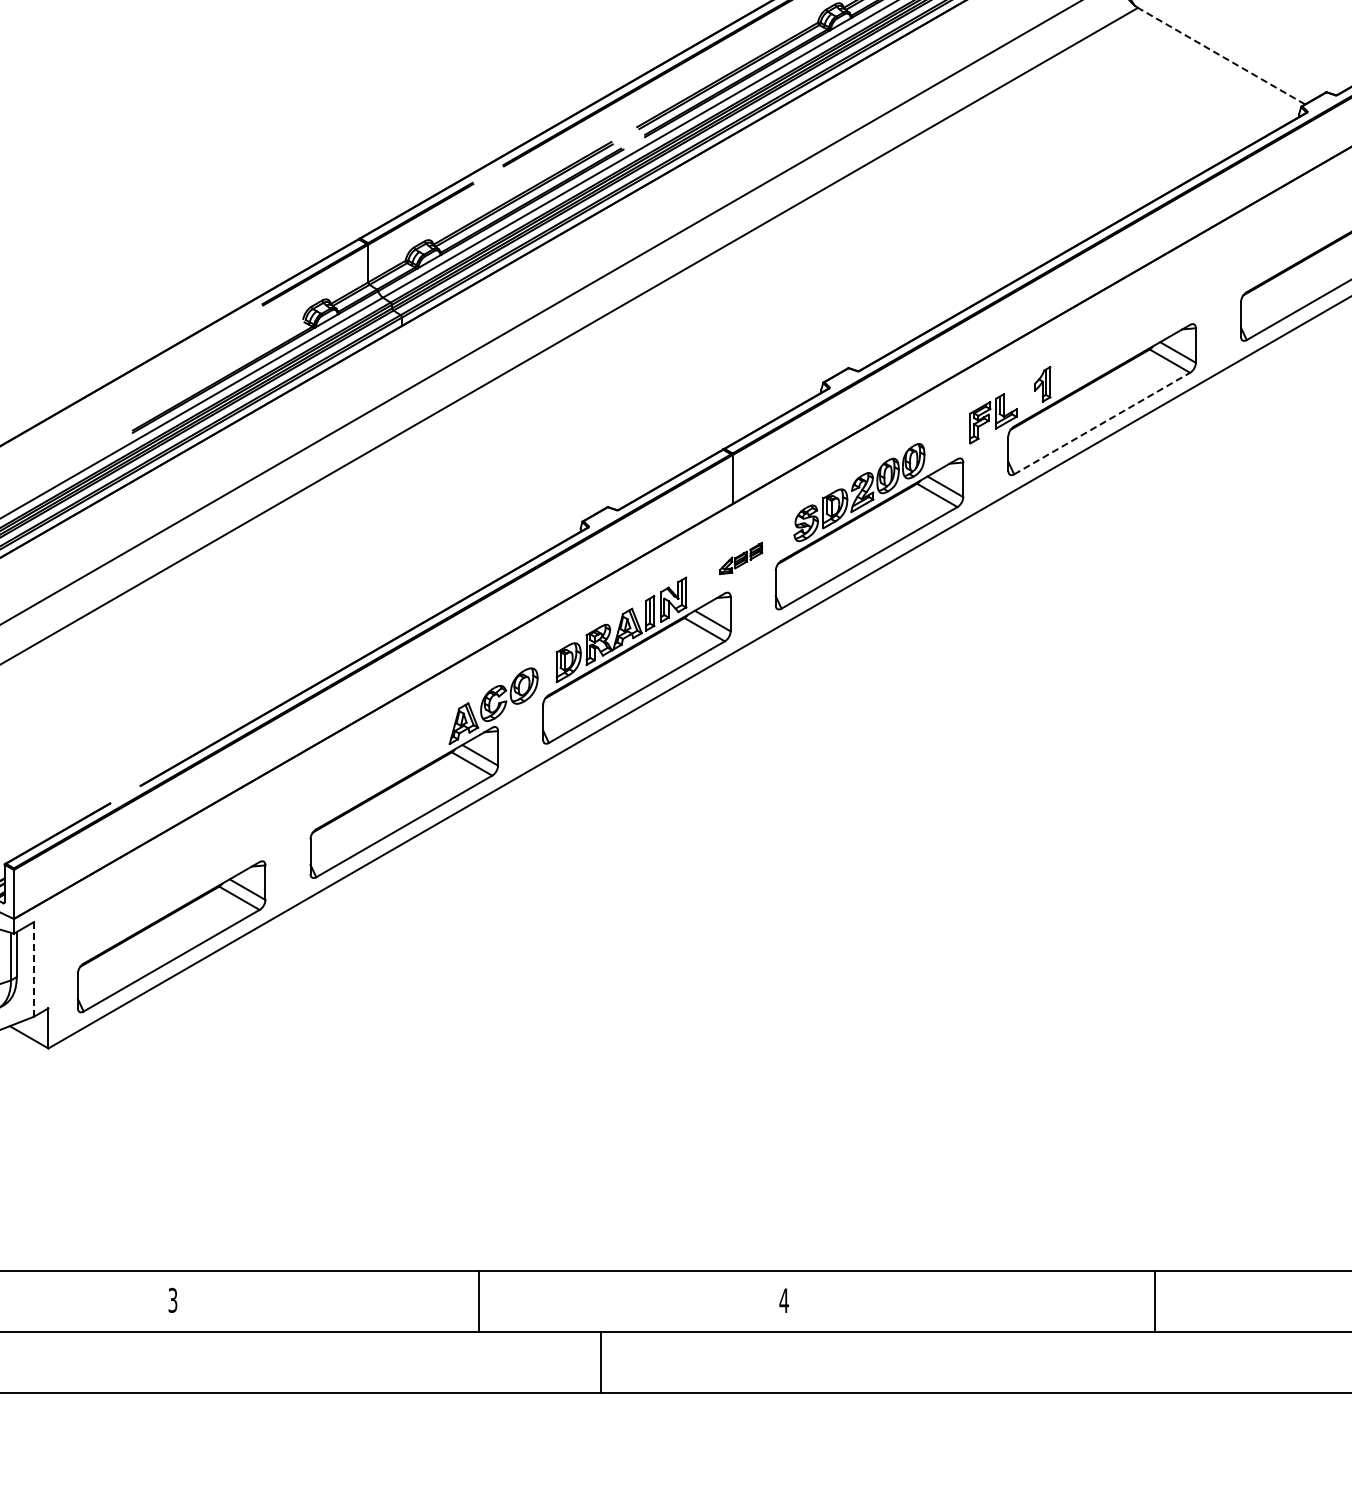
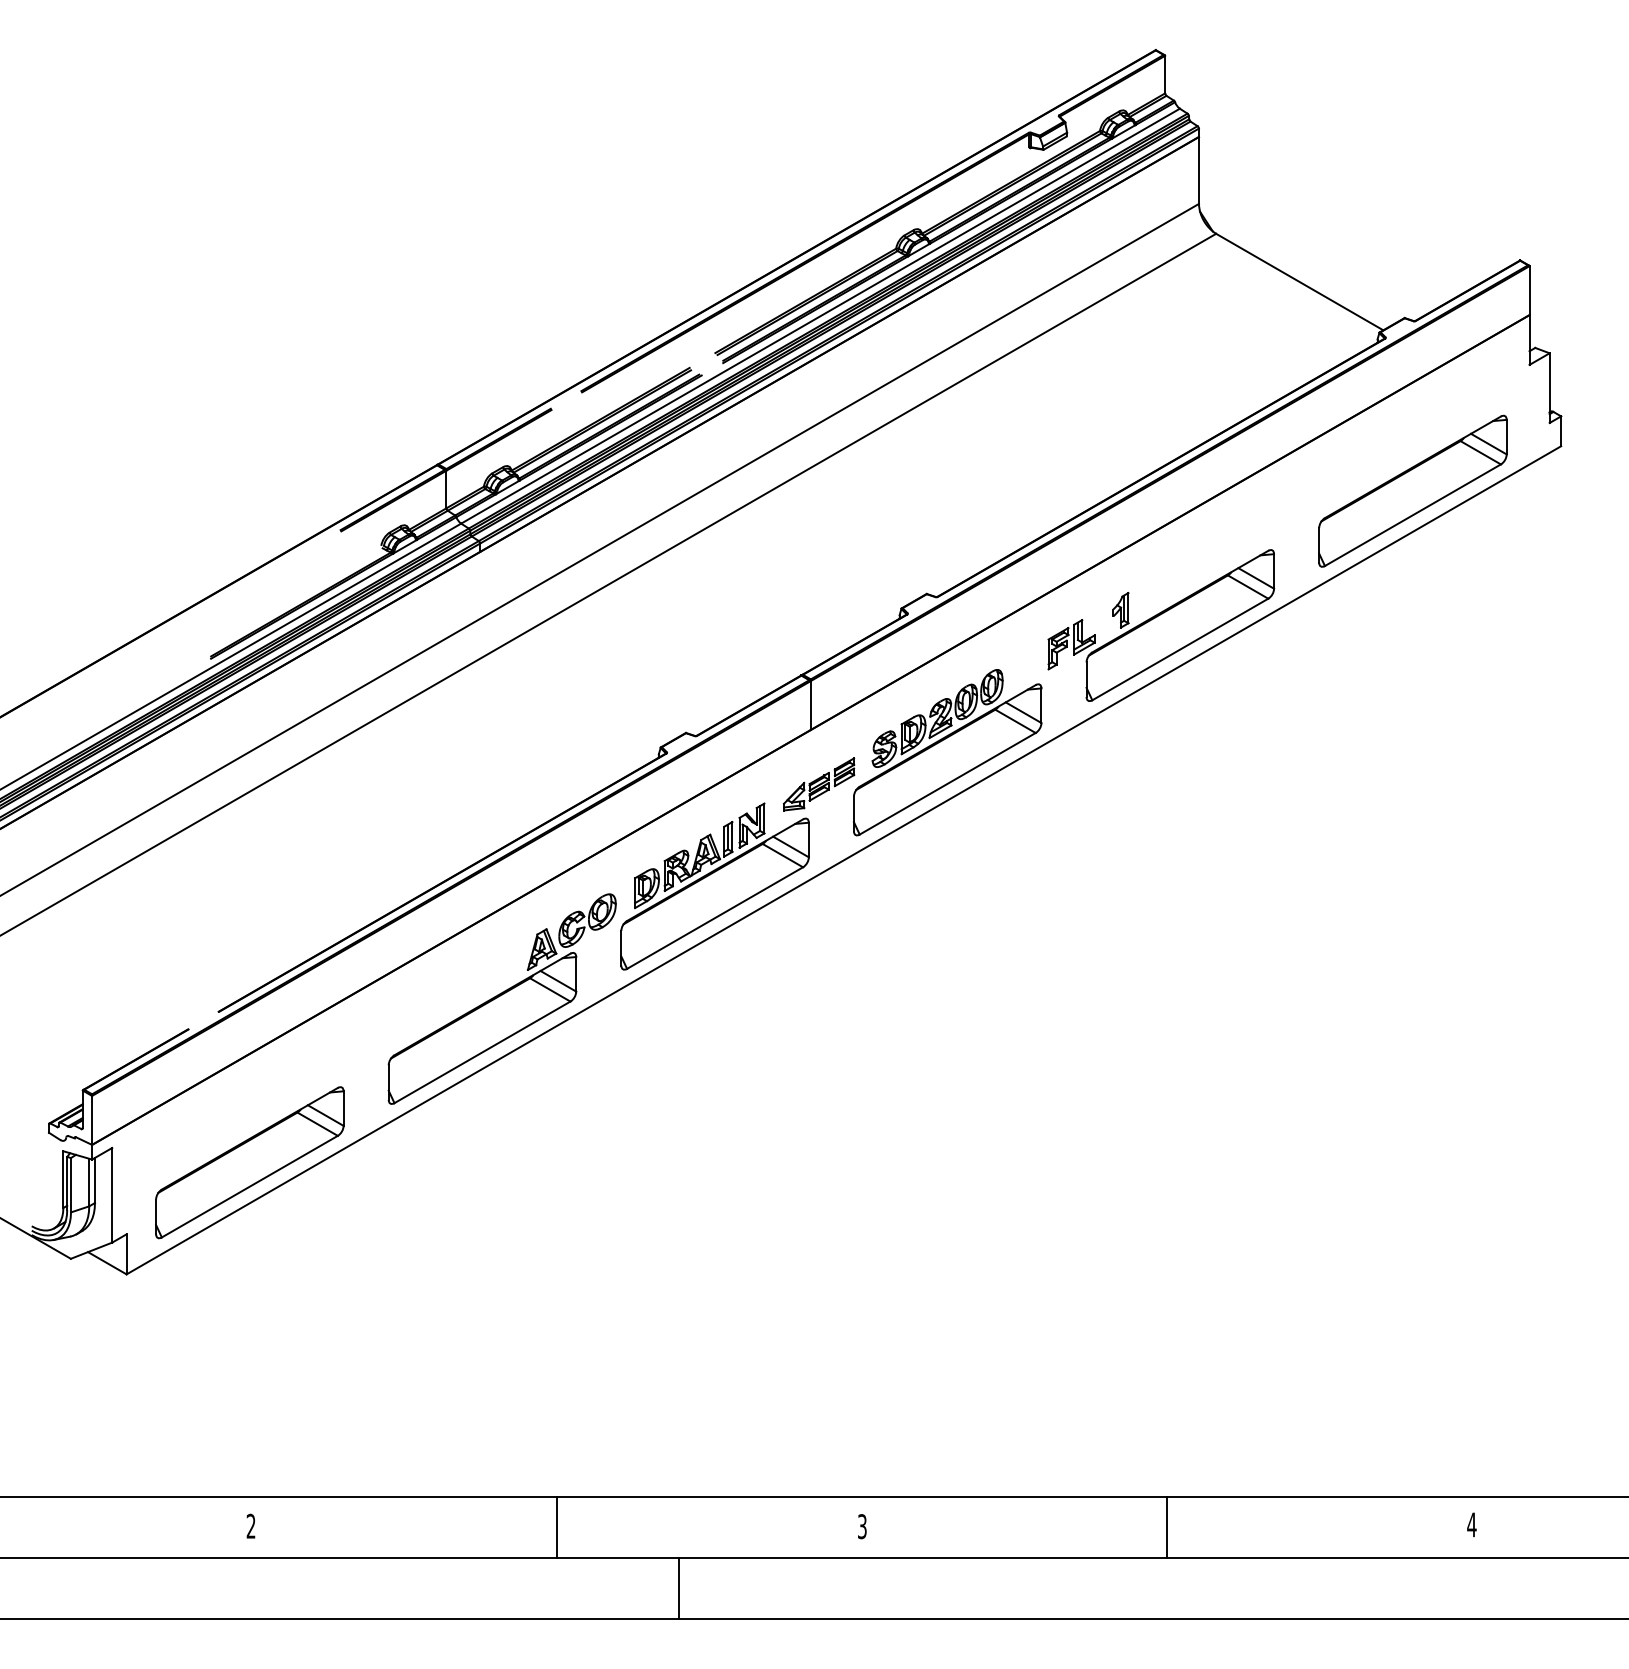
line: (1221, 56) -> (1299, 282), dashed -> solid
line: (1102, 423) -> (1180, 649), dashed -> solid
part: (741, 558) -> (819, 784), size x1.67
line: (34, 968) -> (112, 1194), dashed -> solid
text: (172, 1300) -> (250, 1526), 3 -> 2
text: (784, 1300) -> (862, 1526), 4 -> 3
line: (1154, 1300) -> (1166, 1526), moved

